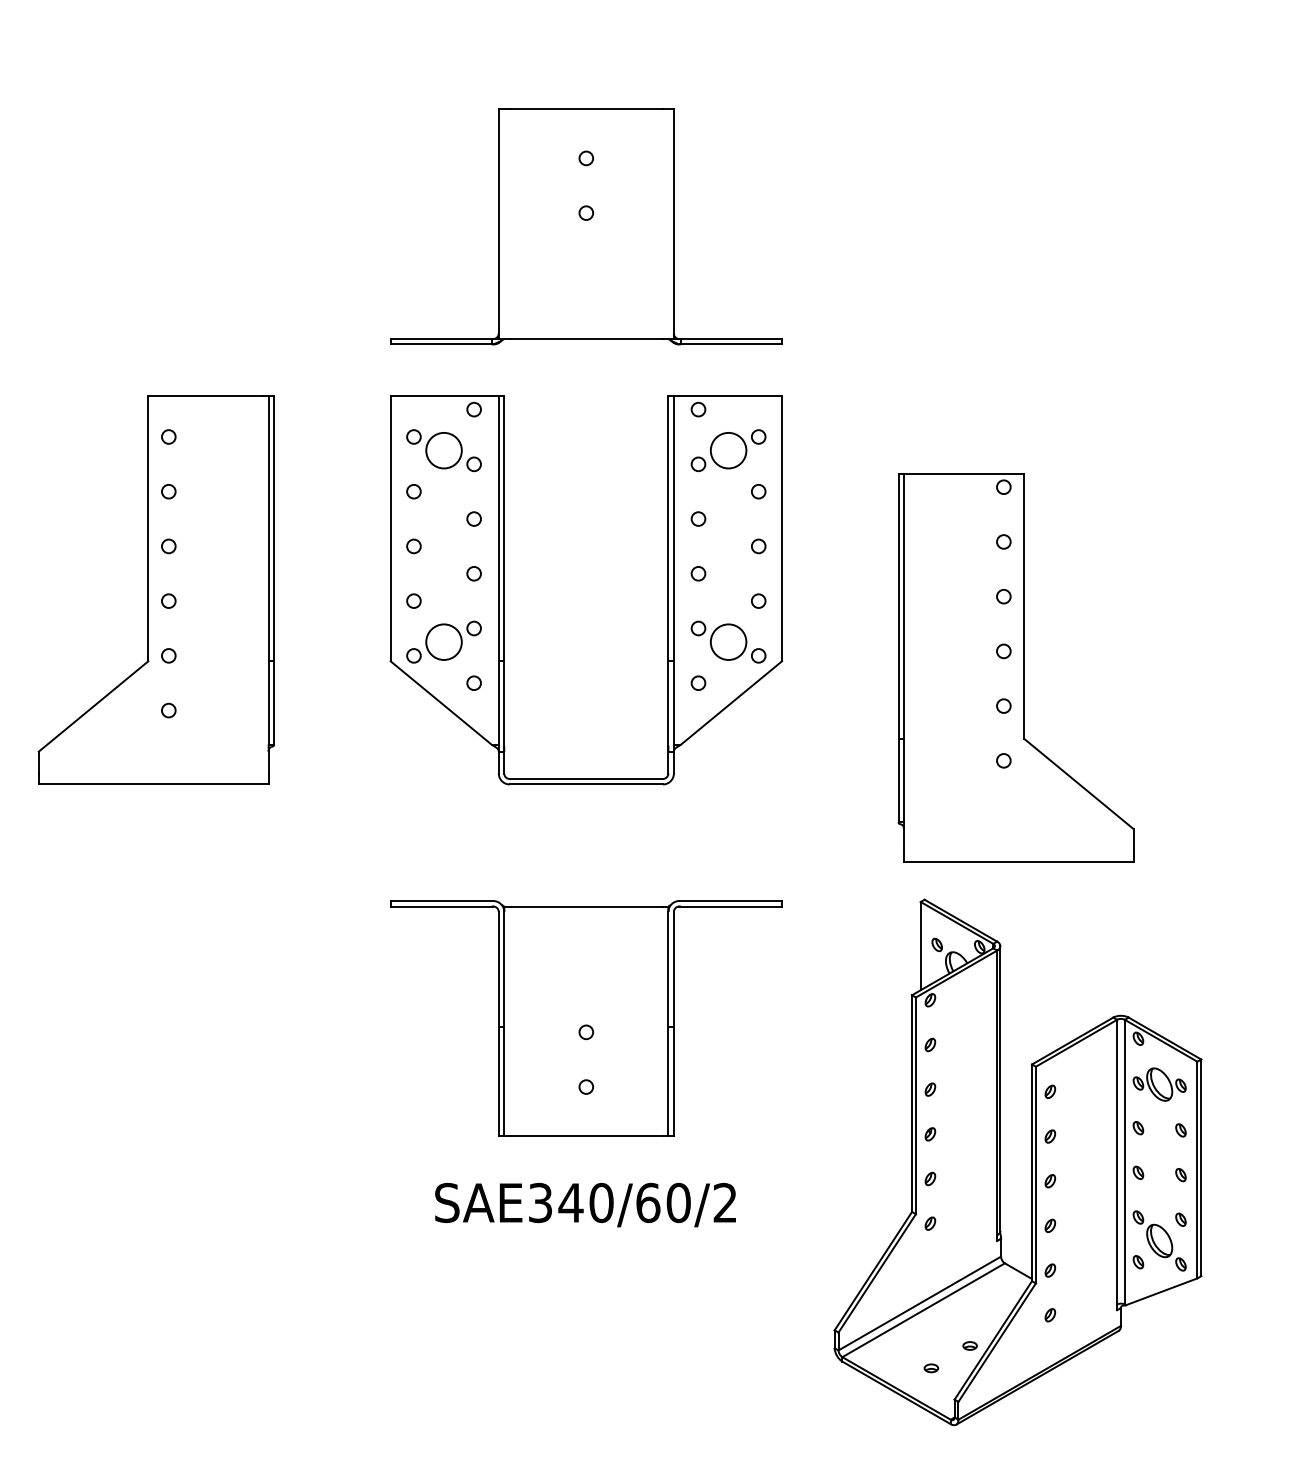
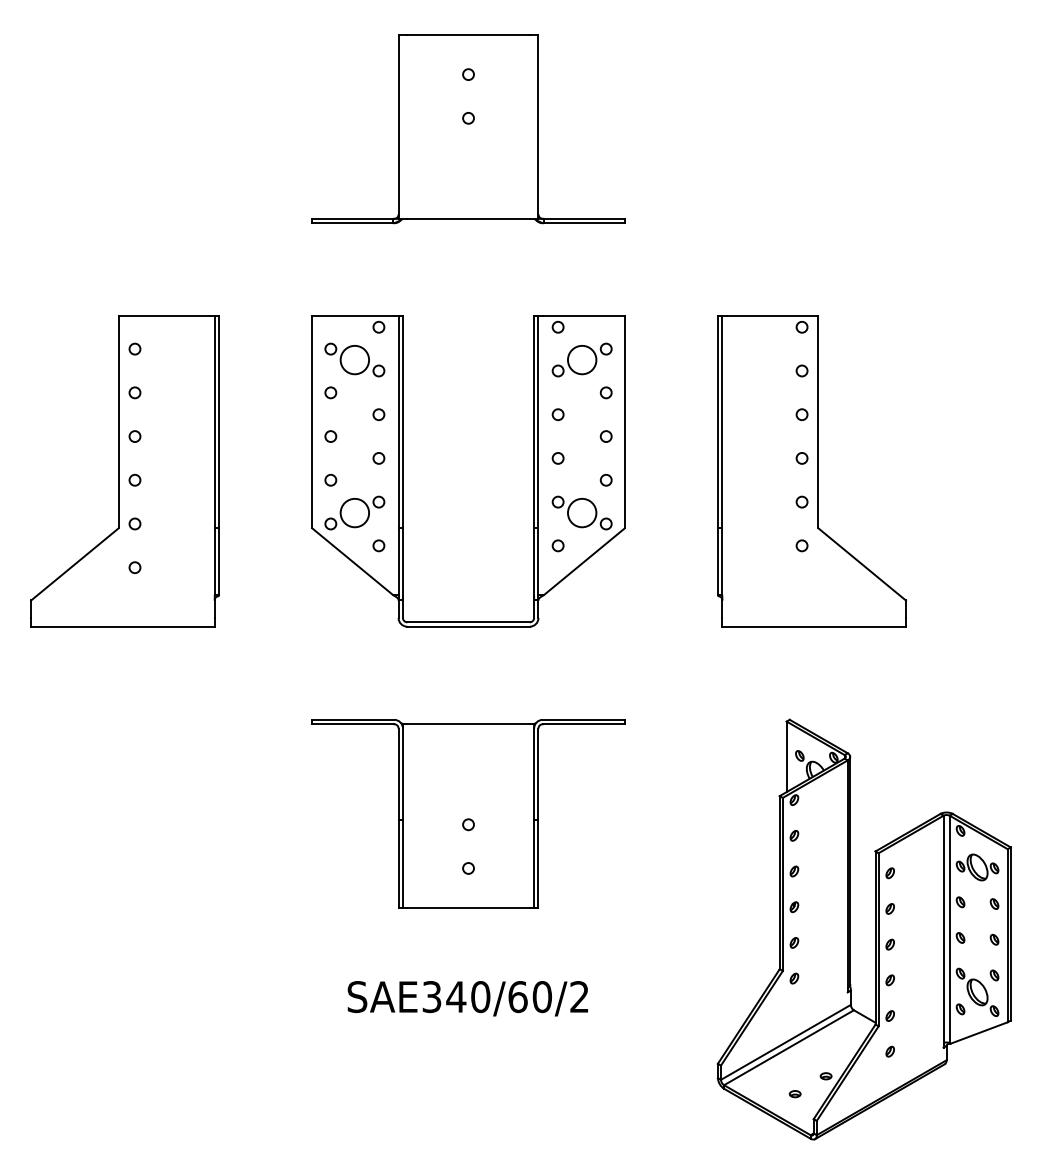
part: (586, 227) -> (468, 129), moved
part: (1015, 667) -> (811, 471), moved
part: (1031, 1162) -> (875, 929), moved
text: (585, 1204) -> (467, 998), moved

